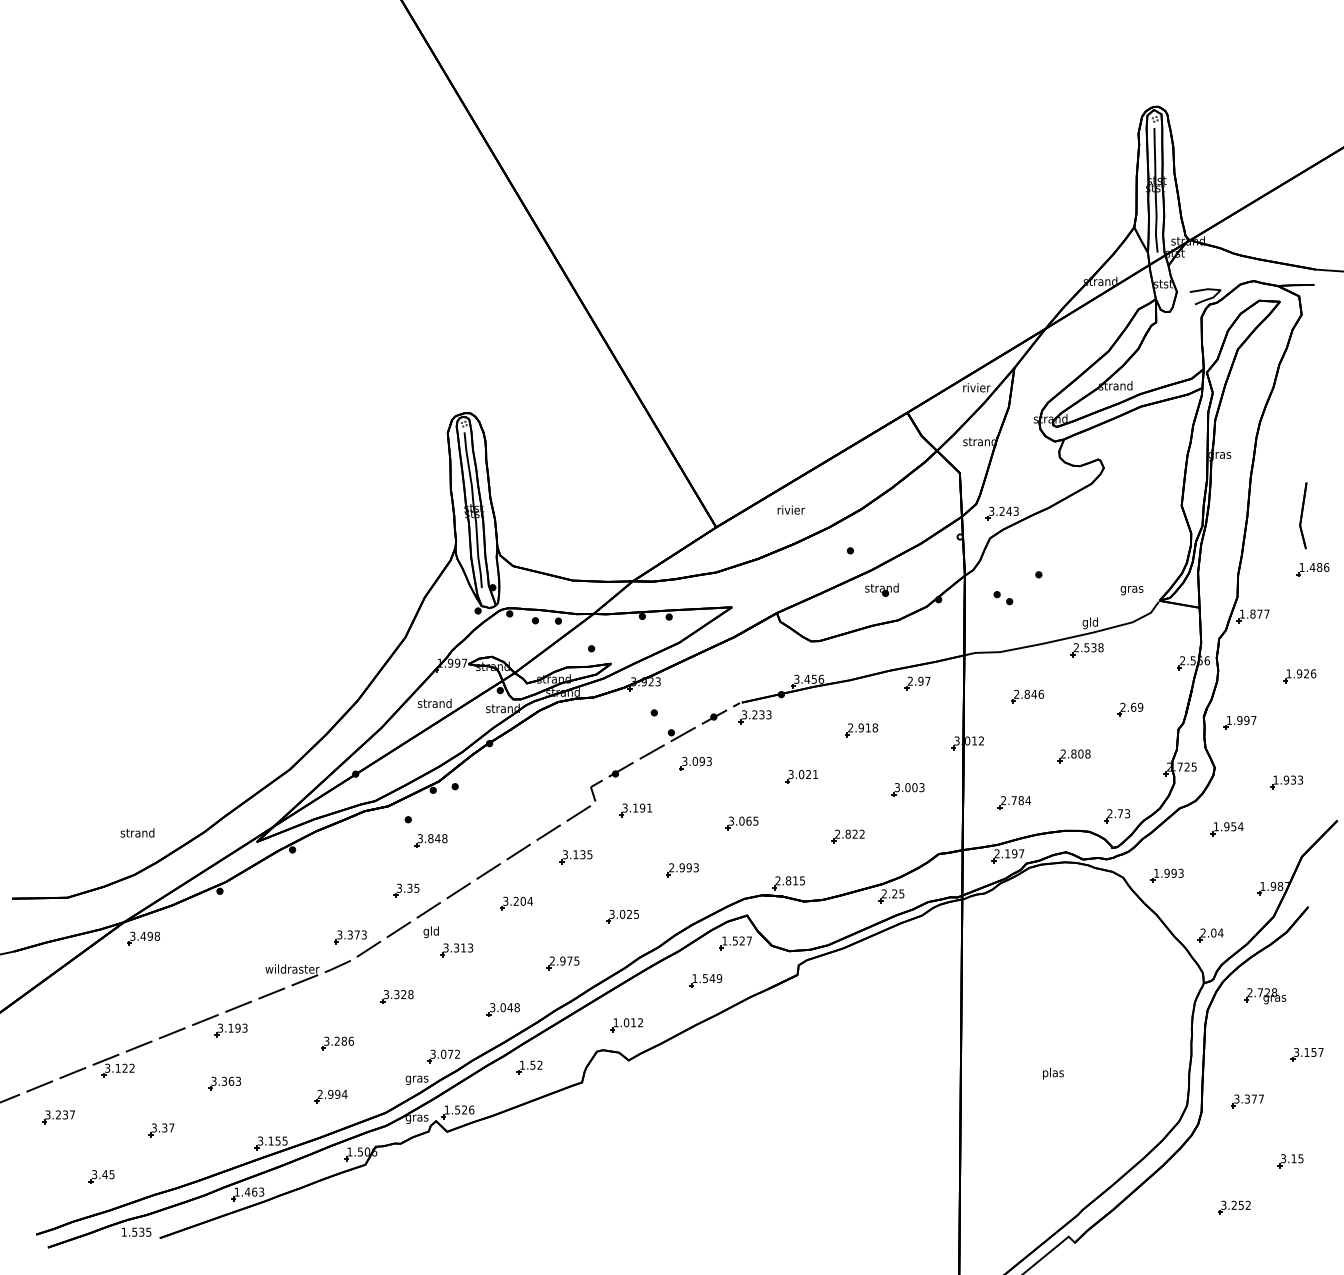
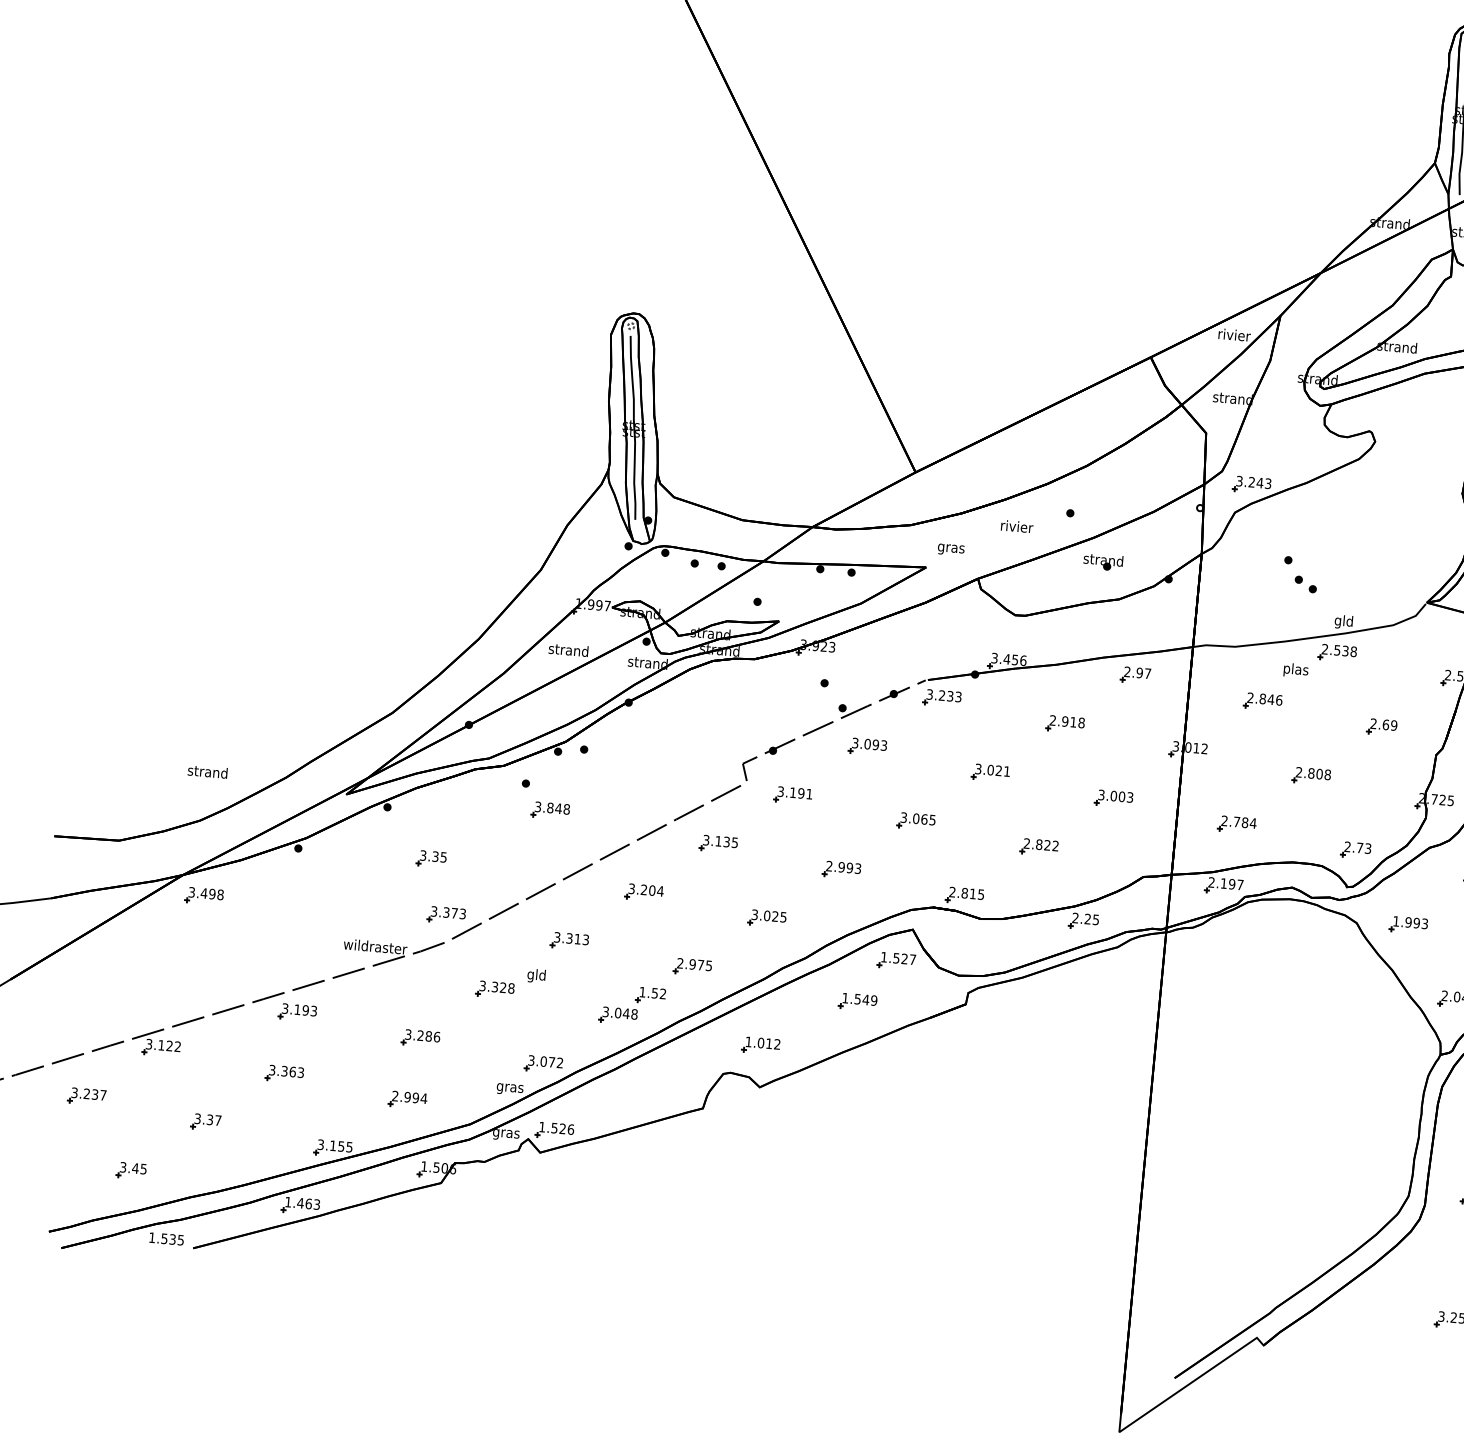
text: (791, 509) -> (1017, 526), moved
text: (1131, 590) -> (950, 549), moved
part: (1003, 598) -> (1305, 584), moved
part: (406, 890) -> (431, 858), moved
text: (430, 932) -> (535, 976), moved
part: (529, 1067) -> (650, 995), moved
text: (1053, 1073) -> (1296, 670), moved

